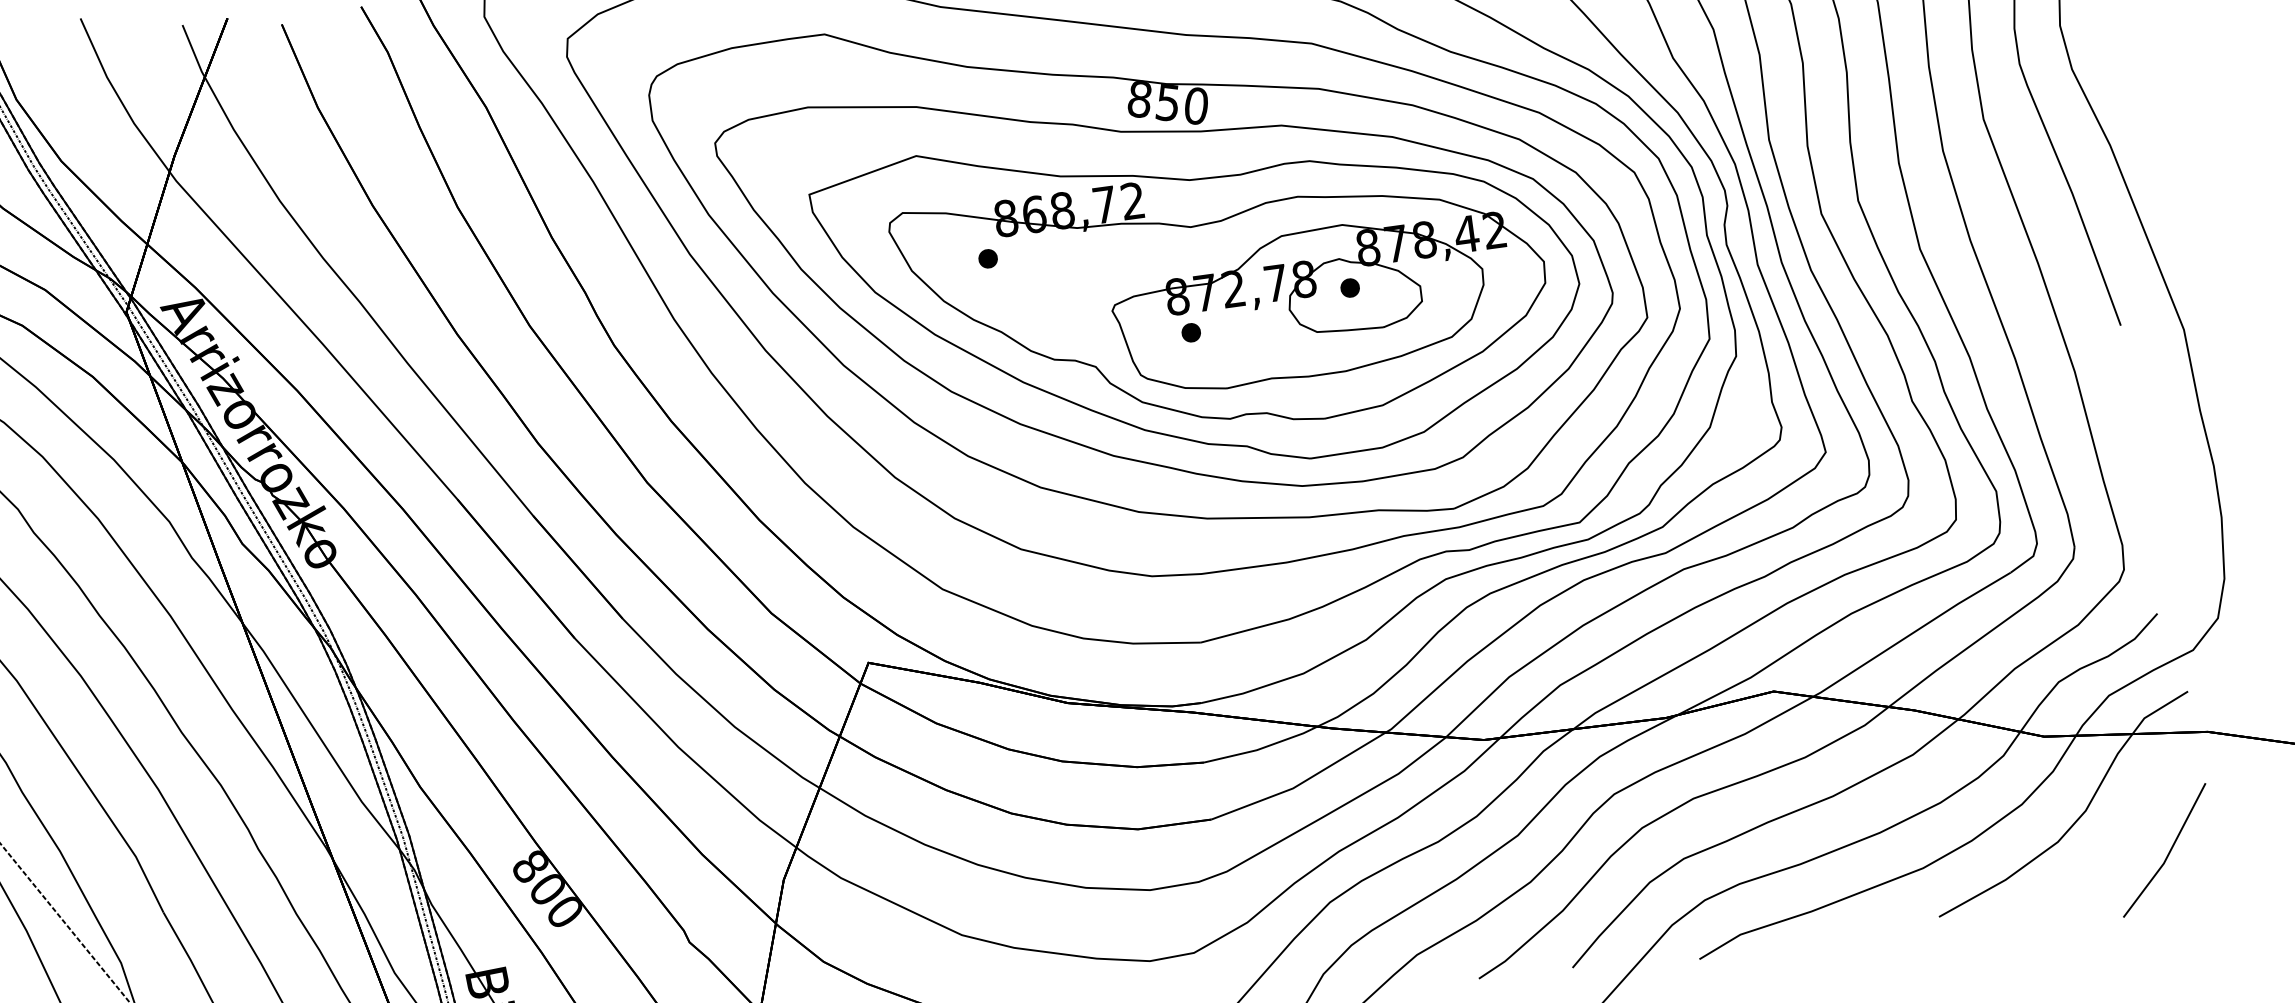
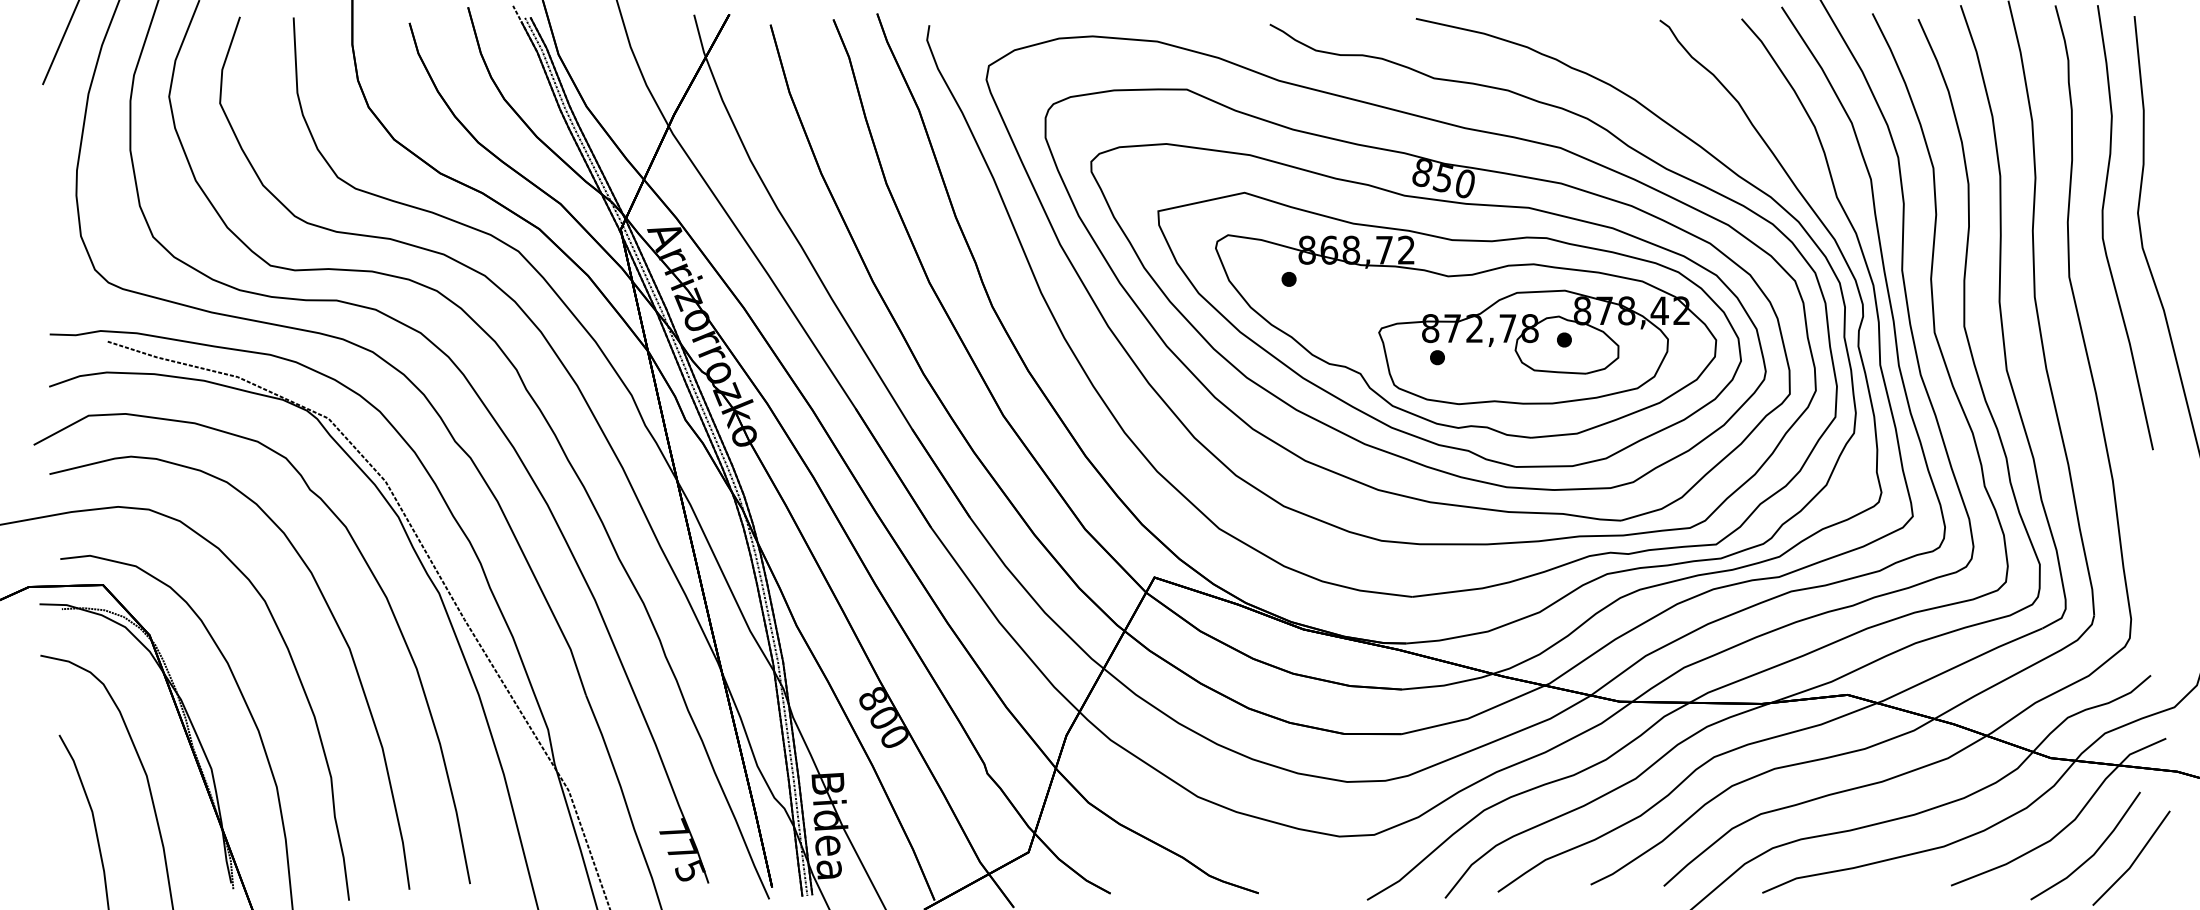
line: (2115, 850) -> (2093, 853), added

